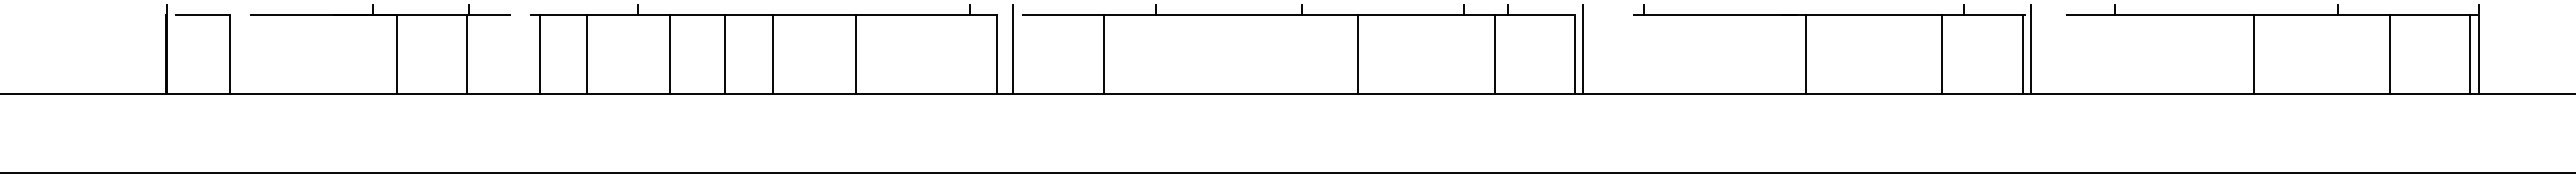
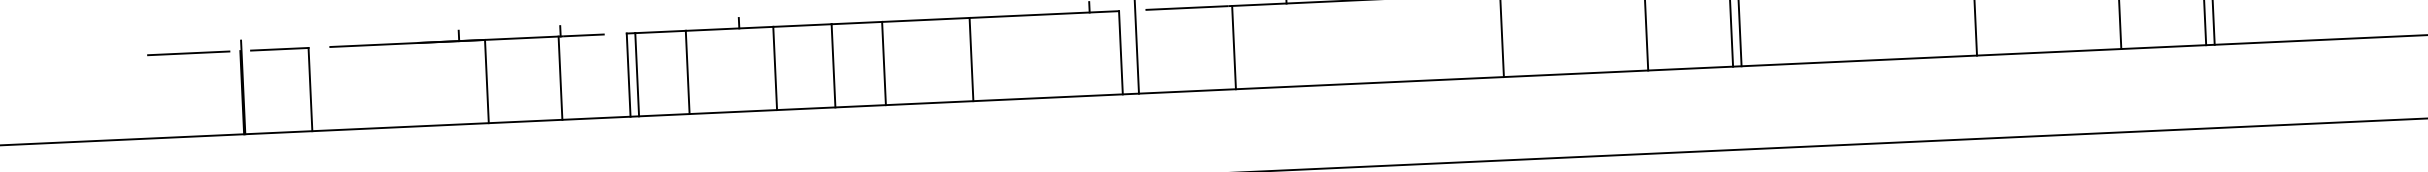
line: (116, 14) -> (188, 52), added
line: (531, 54) -> (628, 75), added

